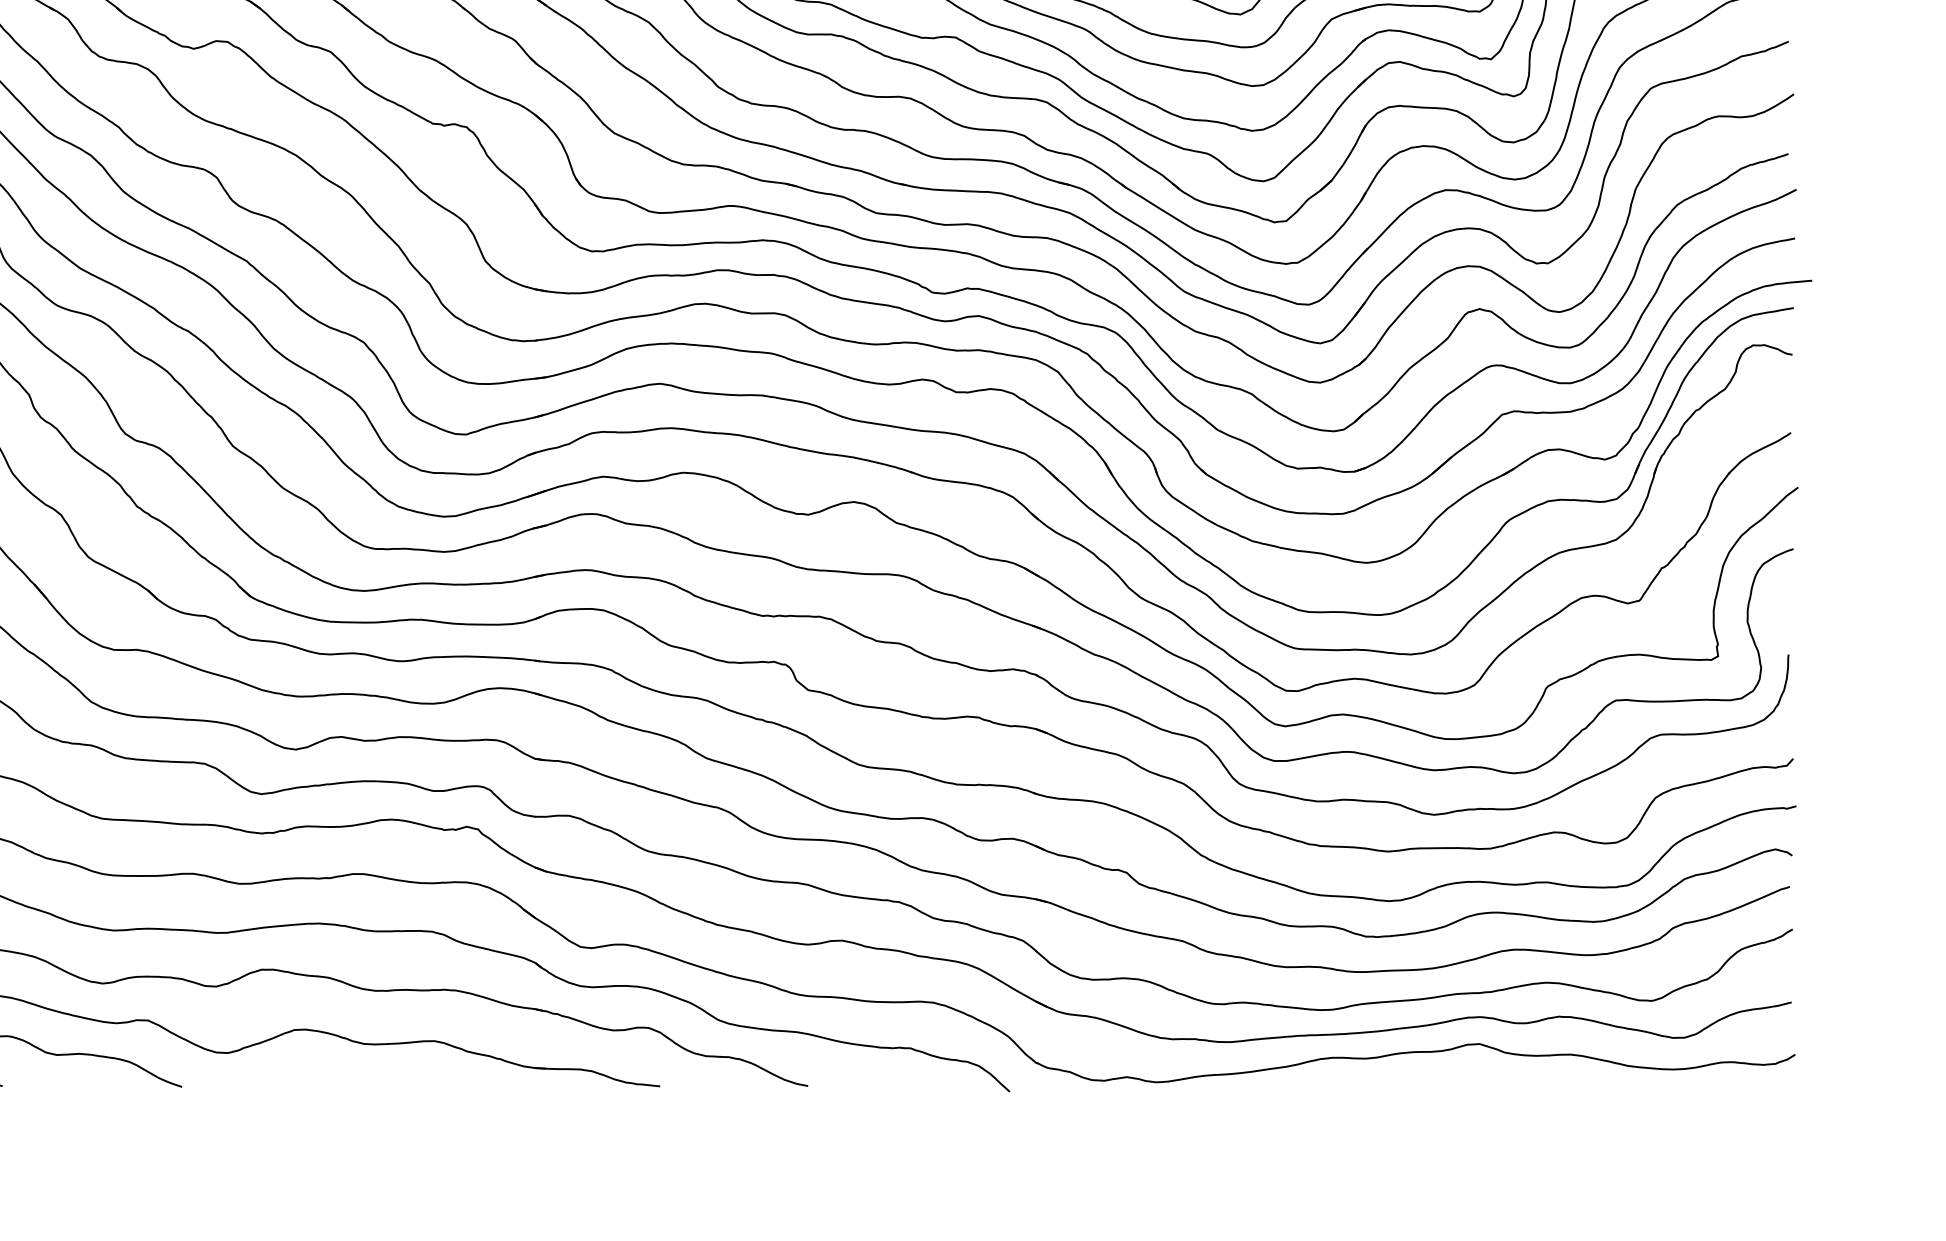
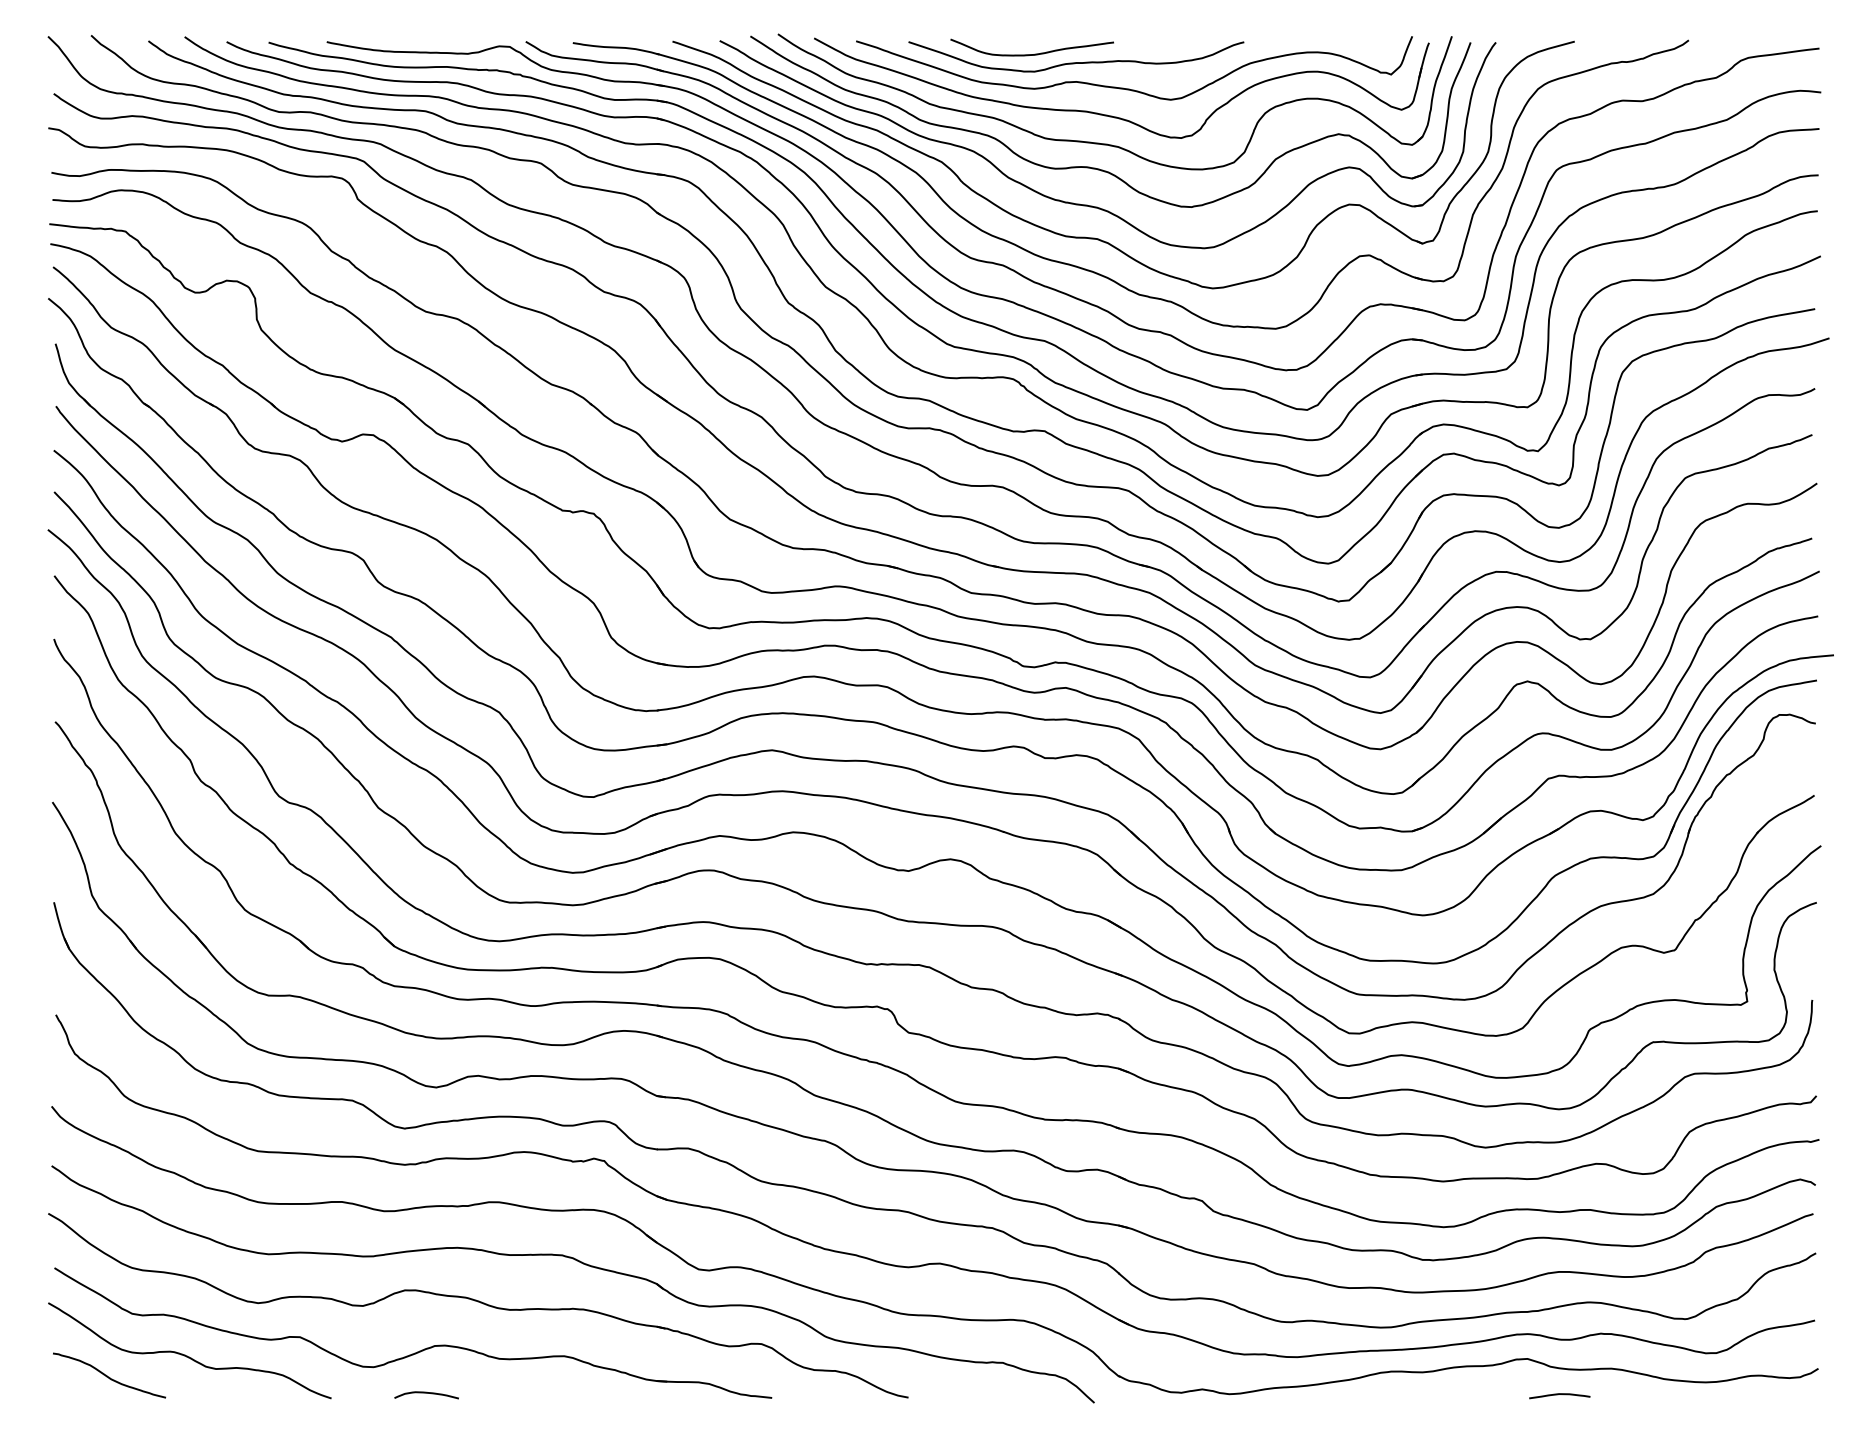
curve: (285, 1081) -> (426, 1393), added
curve: (1513, 1083) -> (1558, 1395), added

